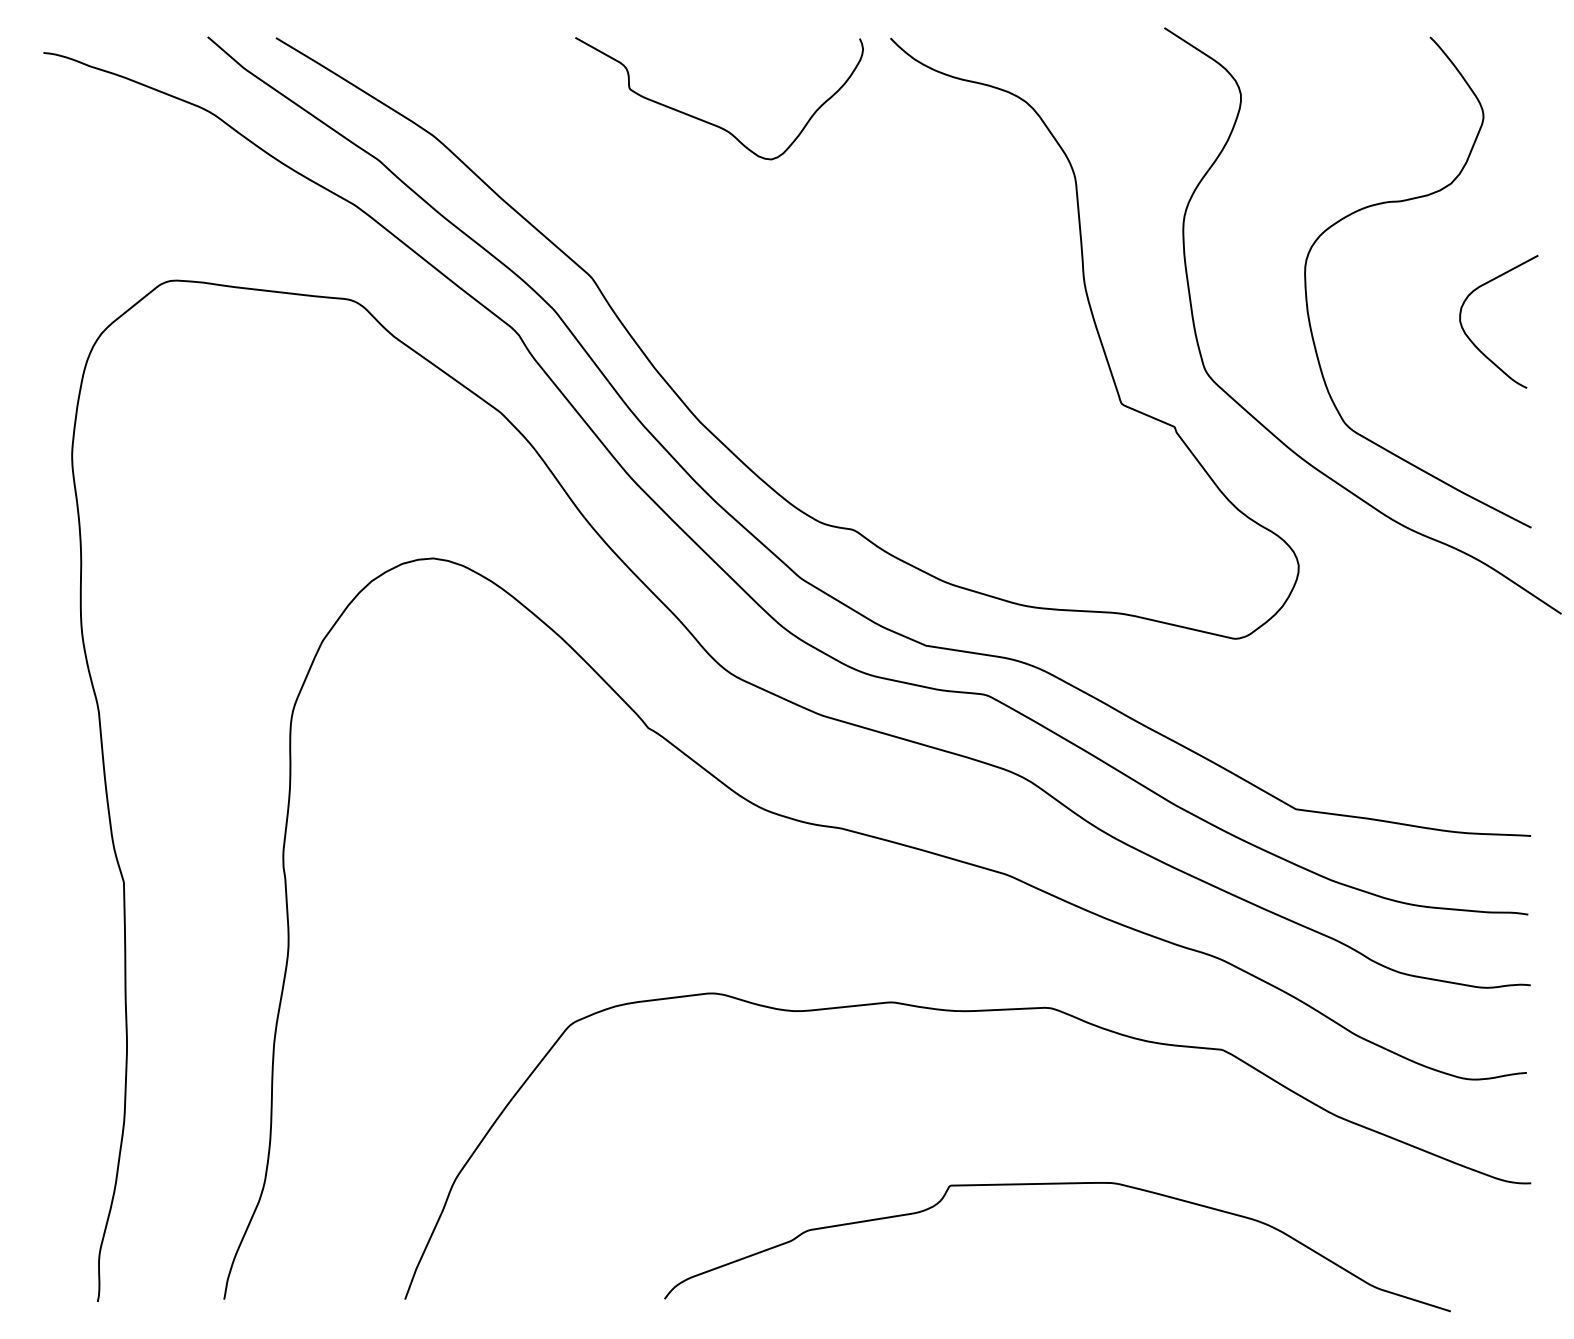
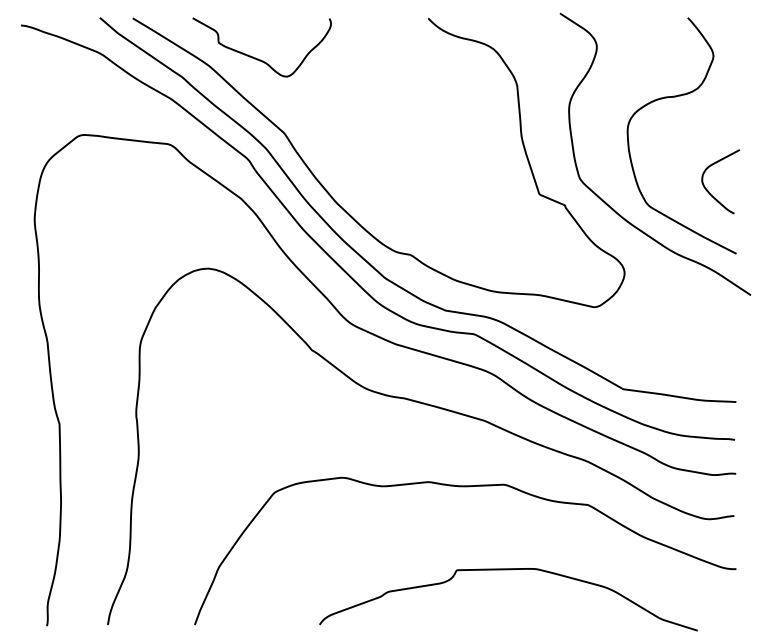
curve: (712, 121) -> (258, 58), moved
curve: (1475, 342) -> (709, 191), moved

